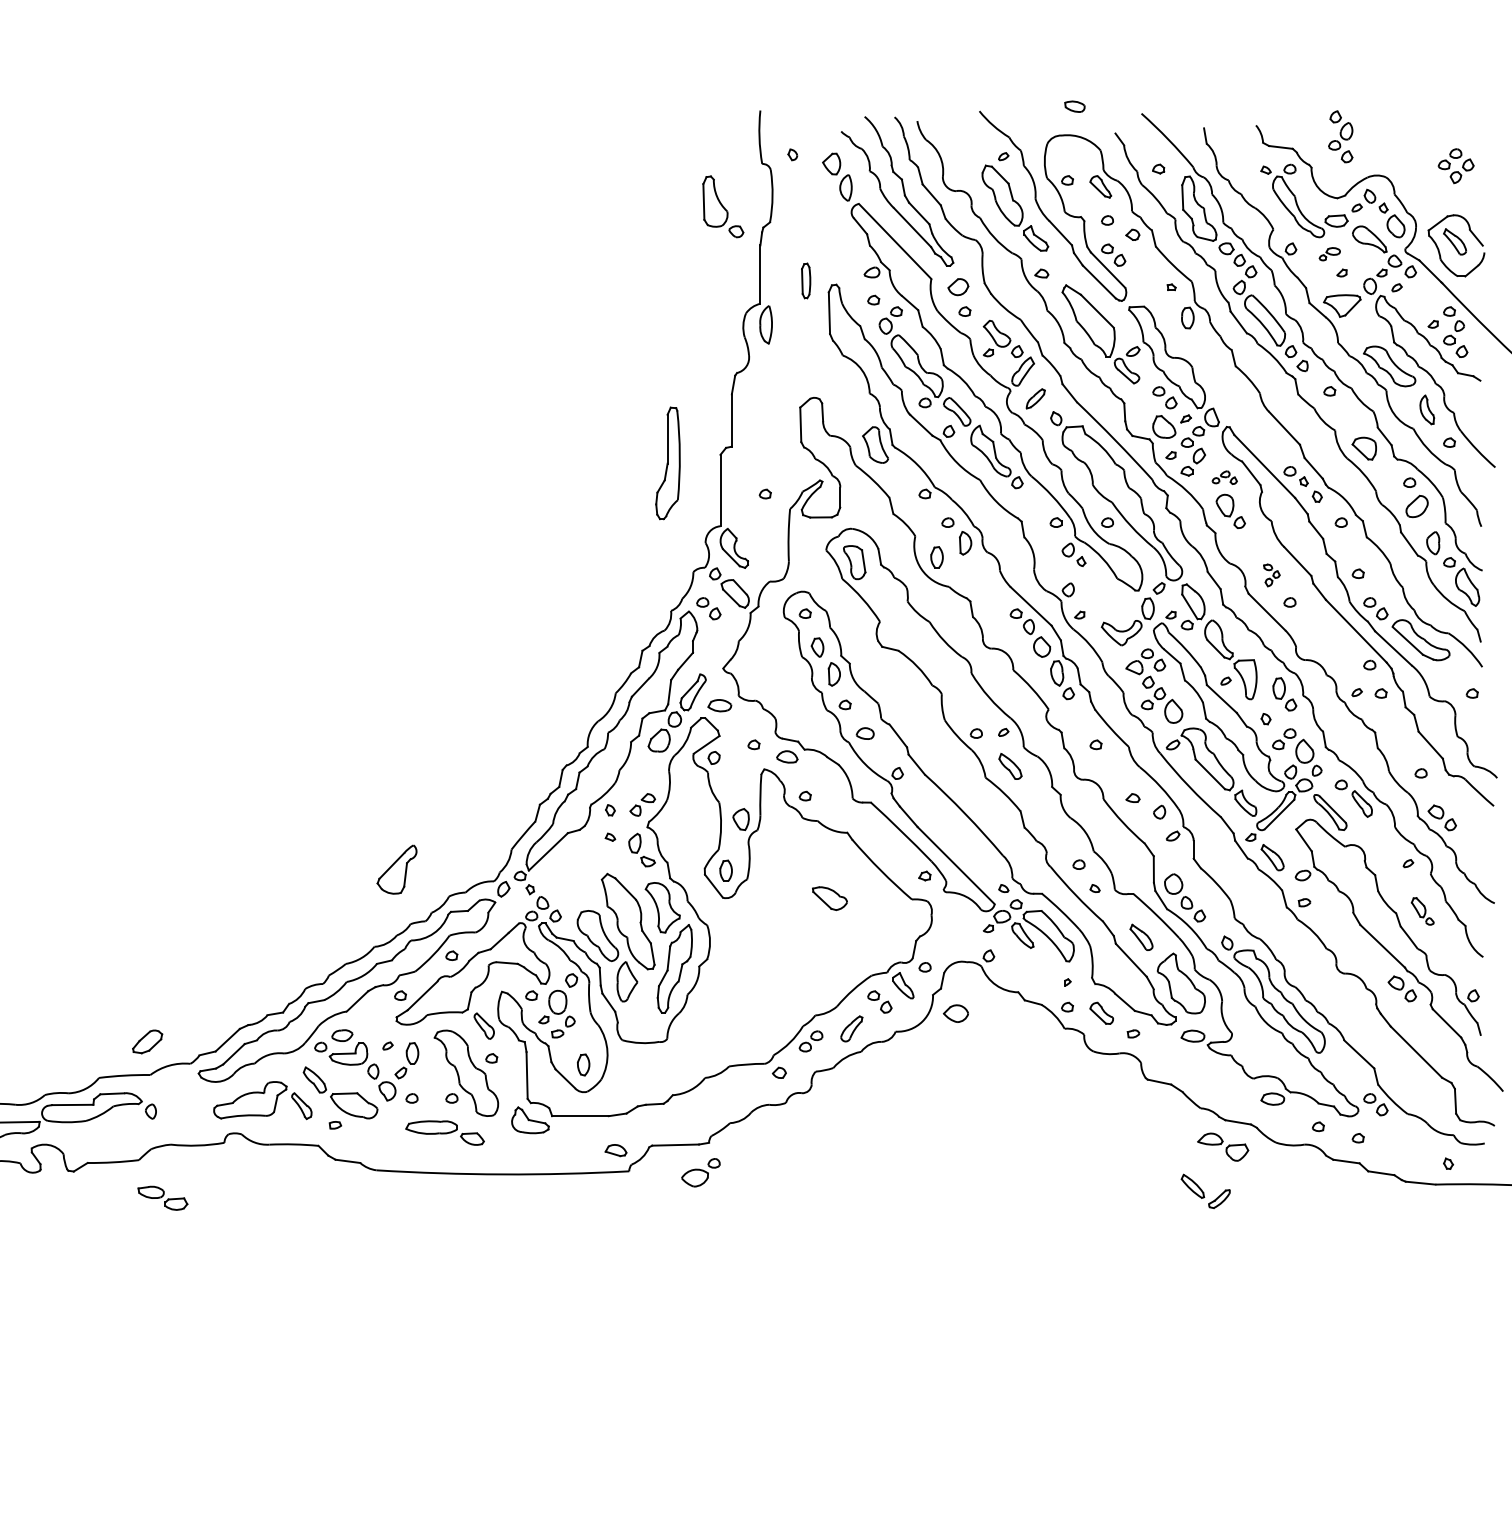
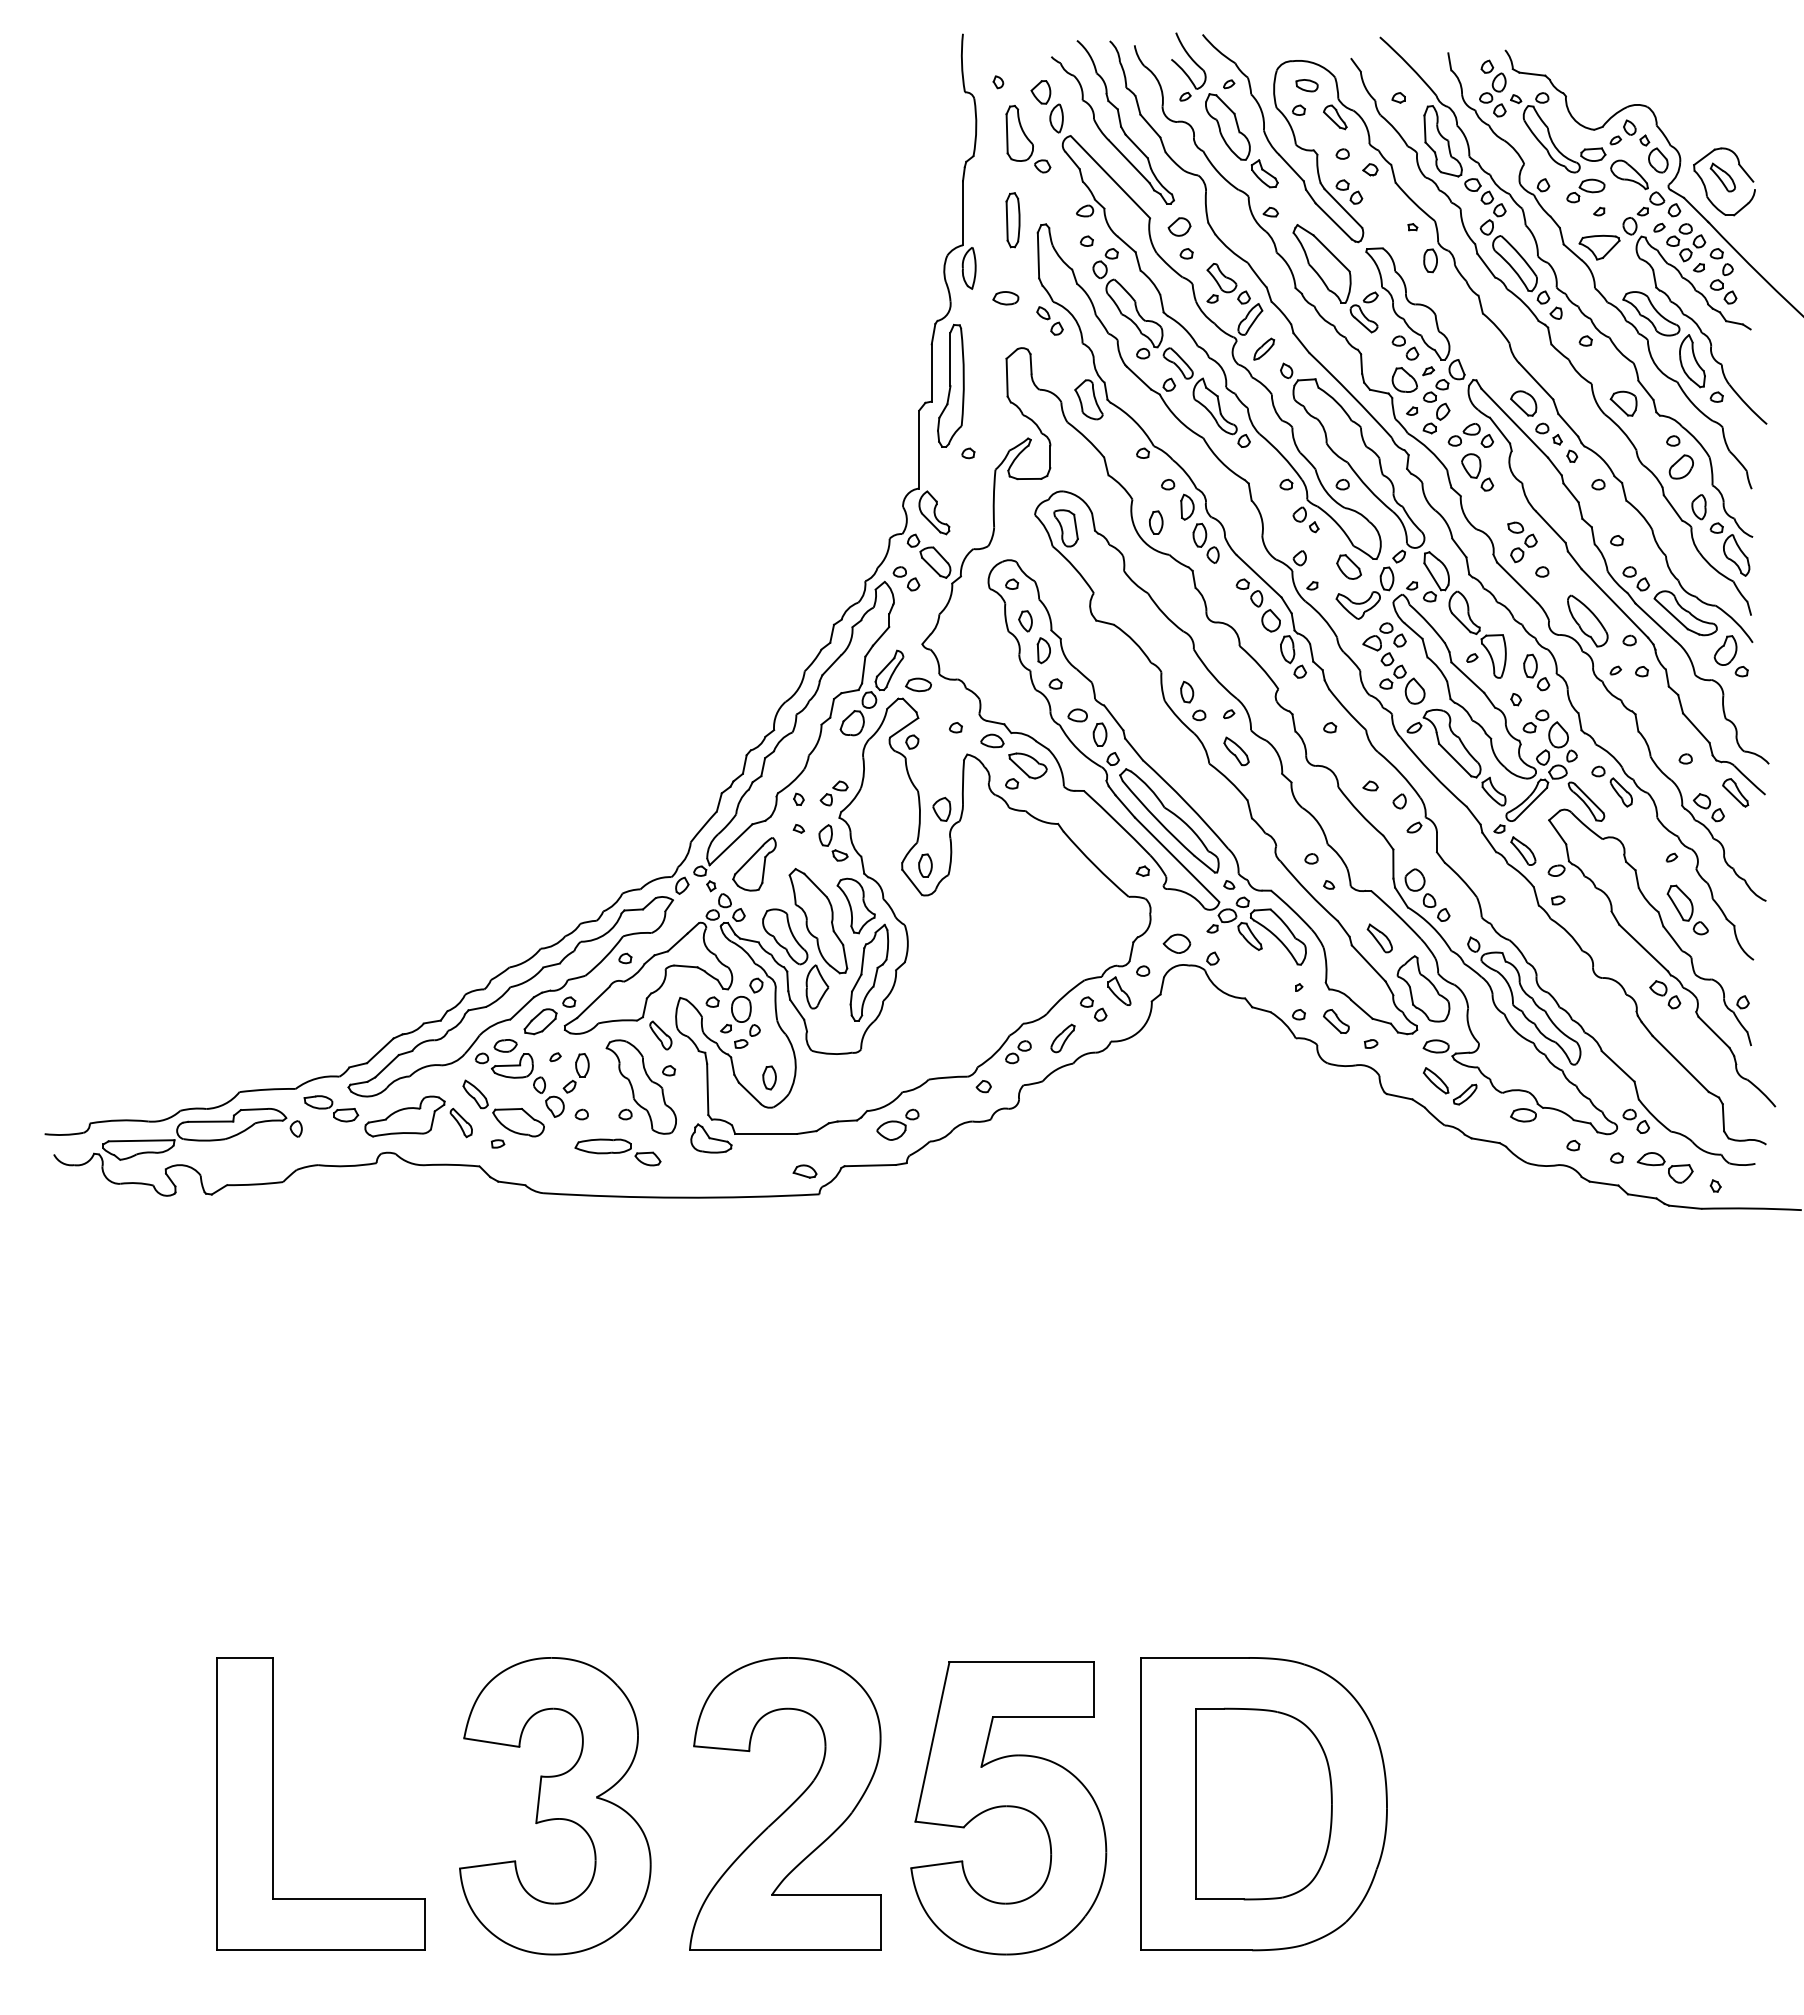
part: (1074, 106) -> (1306, 85), moved
part: (1340, 136) -> (1492, 88), moved
part: (966, 140) -> (1188, 66), added
part: (1456, 166) -> (1686, 242), moved
part: (723, 207) -> (1028, 139), moved
part: (1329, 253) -> (1585, 190), size x1.67
part: (805, 281) -> (1012, 220), size x1.43
part: (799, 352) -> (1005, 298), added
part: (839, 372) -> (1049, 320), added
part: (1427, 410) -> (1692, 361), size x1.67
part: (1272, 448) -> (1523, 403), added
part: (667, 463) -> (950, 385), moved
part: (1224, 477) -> (1470, 435), size x1.67
part: (982, 575) -> (1205, 542), added
part: (1271, 575) -> (1522, 542), size x1.67
part: (1112, 597) -> (1348, 566), added
part: (1331, 646) -> (1587, 620), added
part: (1457, 674) -> (1725, 650), added
part: (965, 711) -> (1187, 691), added
part: (885, 751) -> (1099, 734), added
part: (1466, 804) -> (1735, 792), added
part: (949, 829) -> (1169, 820), added
part: (397, 869) -> (754, 864), moved
part: (829, 898) -> (1027, 765), moved
part: (1422, 910) -> (1687, 909), size x1.67
part: (955, 1013) -> (1176, 943), moved
part: (147, 1041) -> (540, 1021), moved
part: (1222, 1146) -> (1664, 1167), moved
part: (700, 1172) -> (897, 1124), moved
part: (1205, 1191) -> (1449, 1086), moved
part: (163, 1198) -> (331, 1108), moved

